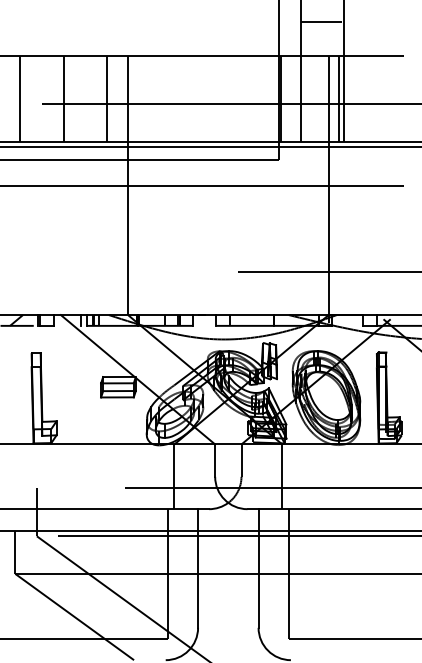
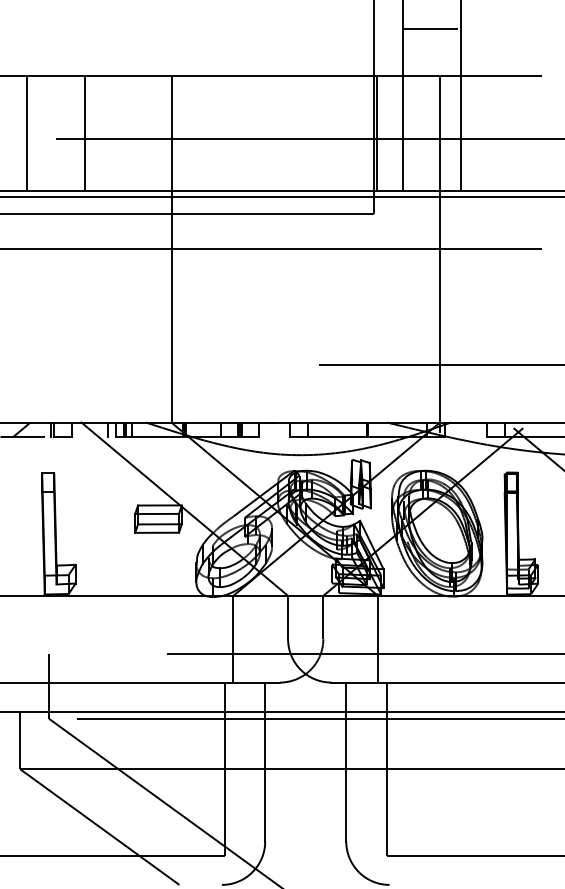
line: (107, 99) -> (143, 133), removed
line: (338, 99) -> (453, 133), removed

